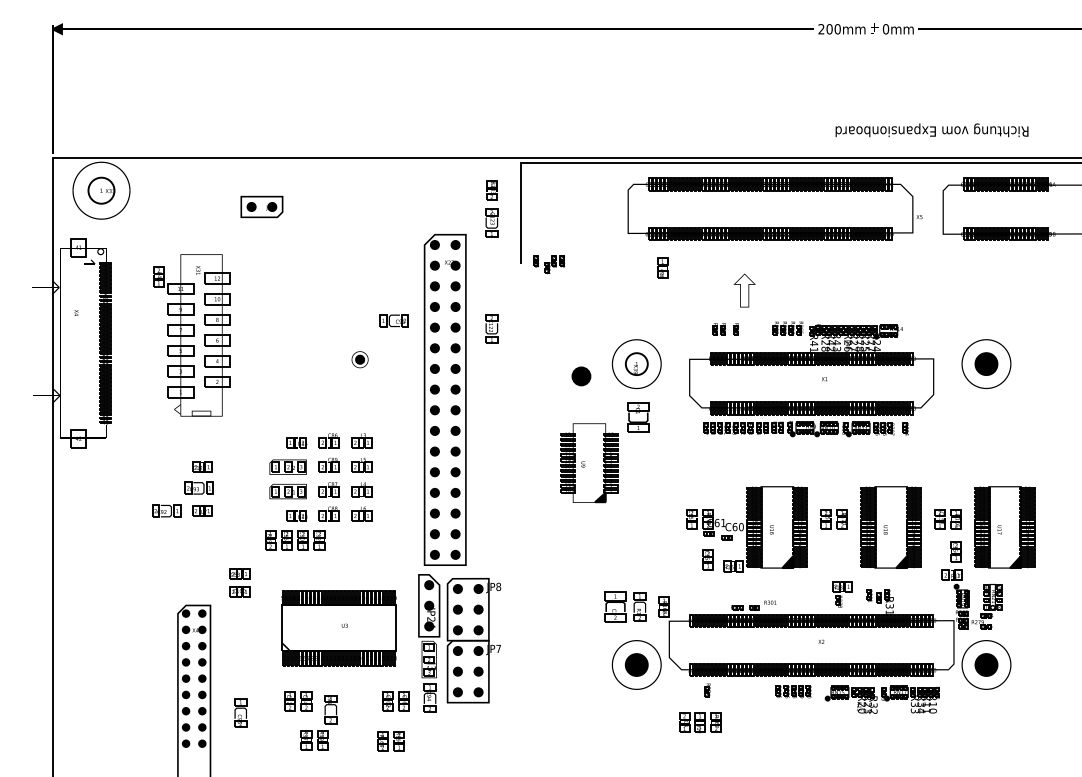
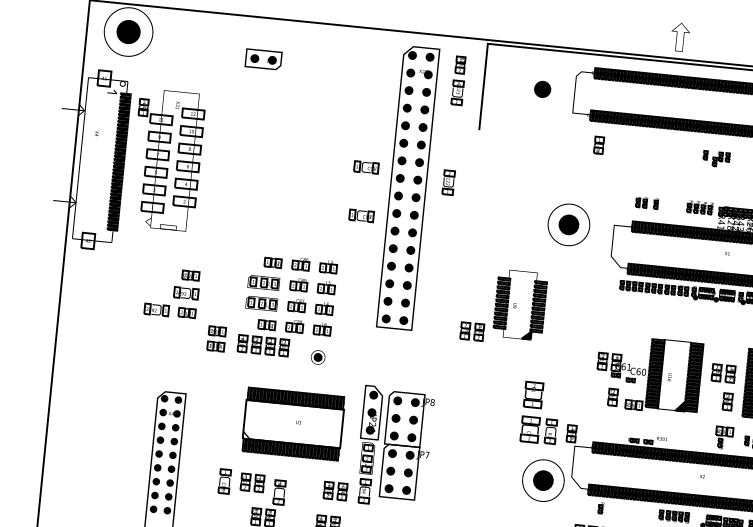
fill: (101, 190) -> (128, 31), added
part: (549, 264) -> (716, 159), moved
part: (744, 290) -> (680, 37), moved
part: (191, 335) -> (166, 160), moved
part: (359, 359) -> (317, 357), moved
fill: (636, 364) -> (568, 225), added
part: (581, 376) -> (542, 89), moved
part: (393, 377) -> (360, 215), added
part: (444, 399) -> (407, 187), moved
part: (638, 417) -> (533, 395), moved
part: (536, 499) -> (472, 331), added
part: (841, 551) -> (727, 401), added
part: (239, 582) -> (216, 338), moved
part: (240, 712) -> (224, 481), moved

